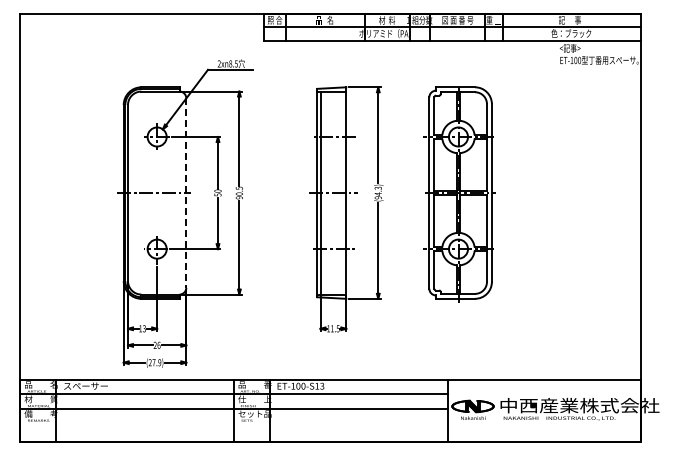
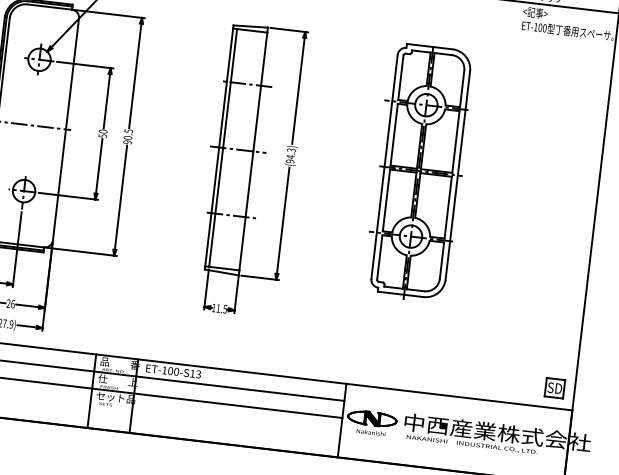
line: (186, 193) -> (66, 130), dashed -> solid
part: (459, 194) -> (419, 172), moved
part: (623, 362) -> (554, 388), added

